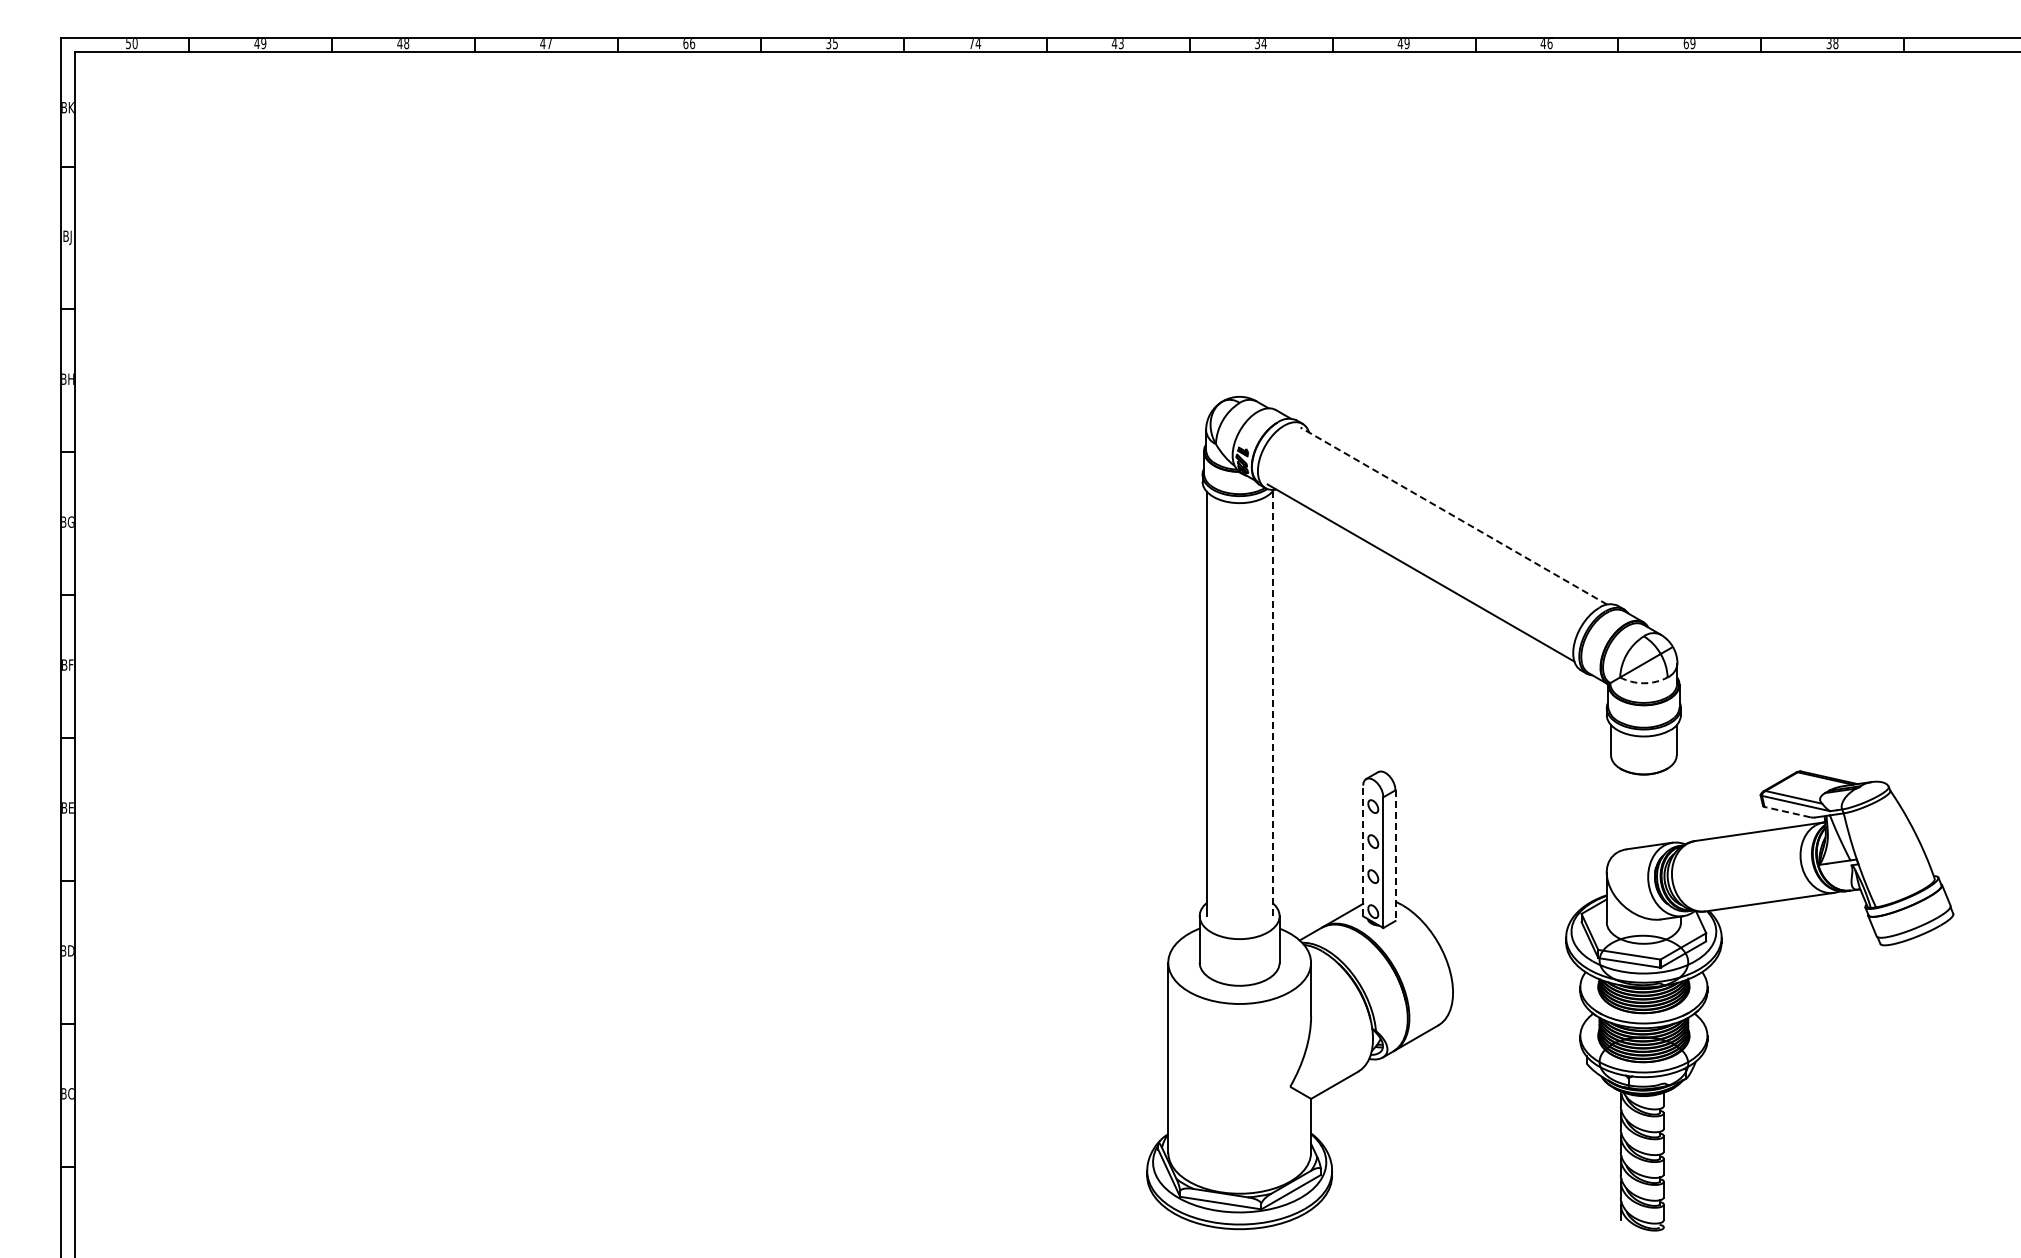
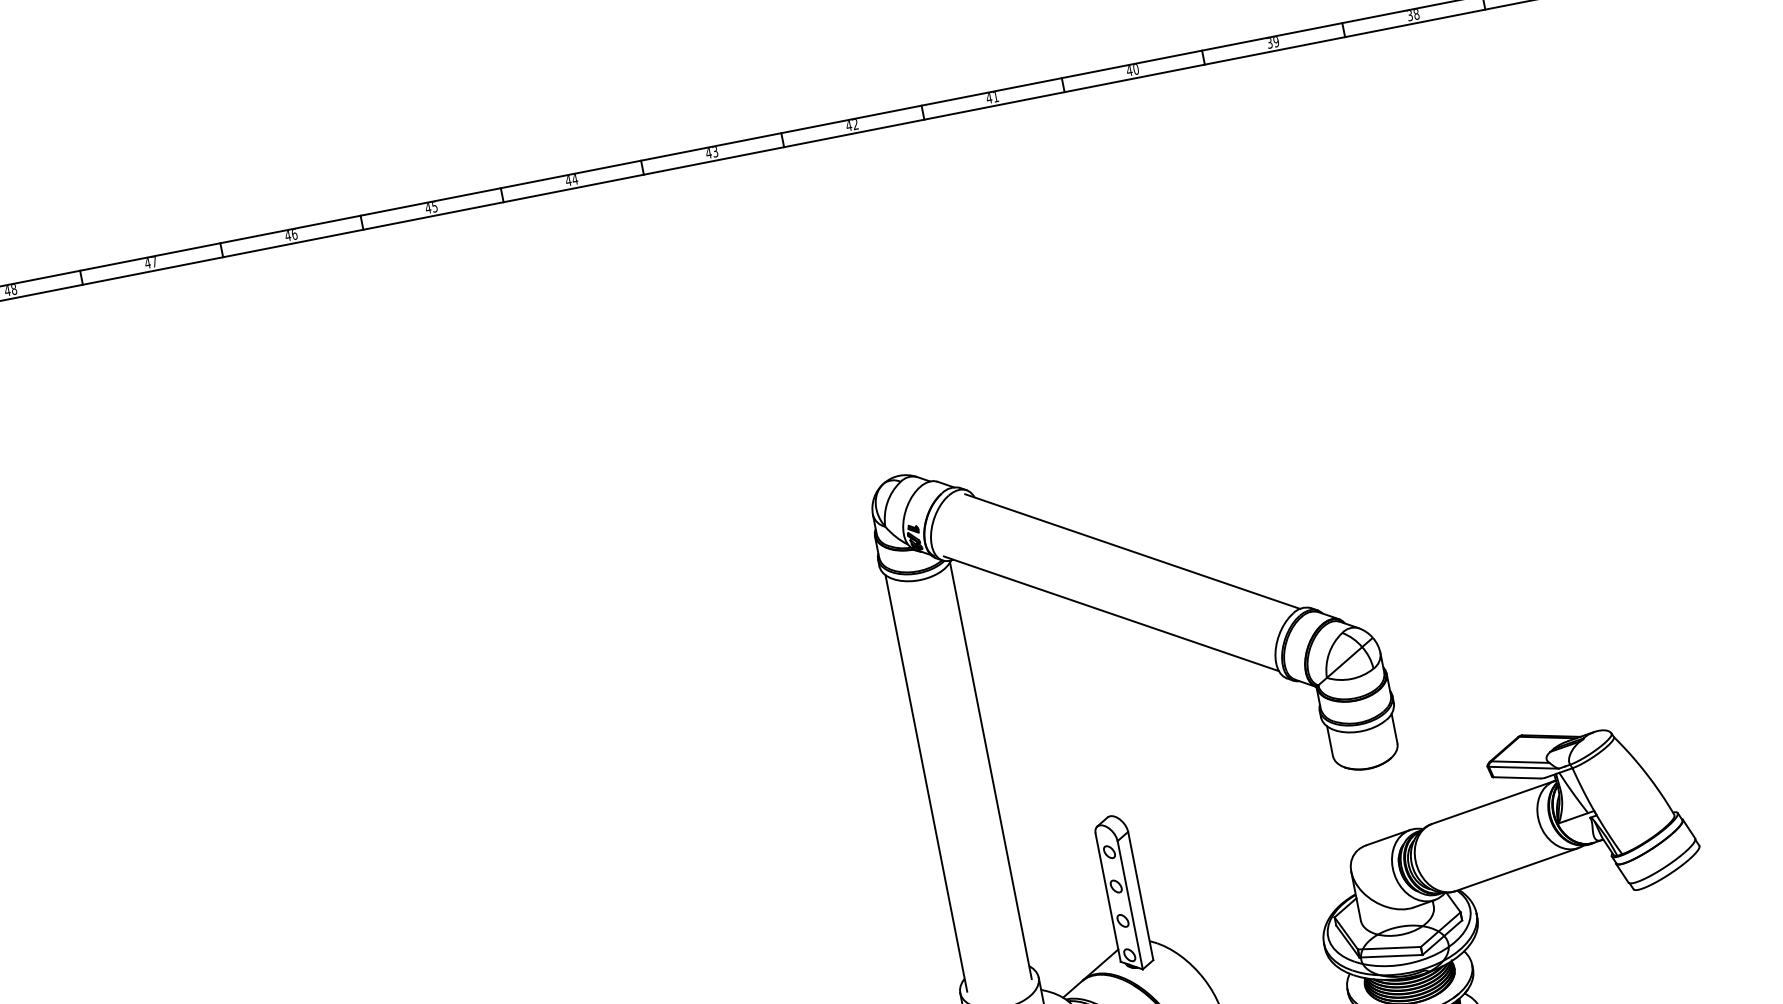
text: (971, 43) -> (568, 180), 74 -> 44
text: (1549, 43) -> (1135, 69), 46 -> 40
text: (685, 44) -> (287, 236), 66 -> 46
text: (828, 44) -> (428, 209), 35 -> 45
text: (1260, 44) -> (852, 126), 34 -> 42
text: (1406, 44) -> (995, 97), 49 -> 41
text: (1685, 44) -> (1269, 44), 69 -> 39
line: (1453, 515) -> (1132, 551), dashed -> solid
arc: (1643, 683) -> (1350, 679), dashed -> solid
line: (1272, 703) -> (990, 770), dashed -> solid
line: (1786, 812) -> (1516, 778), dashed -> solid
line: (1363, 850) -> (1108, 897), dashed -> solid
line: (1395, 856) -> (1140, 896), dashed -> solid

